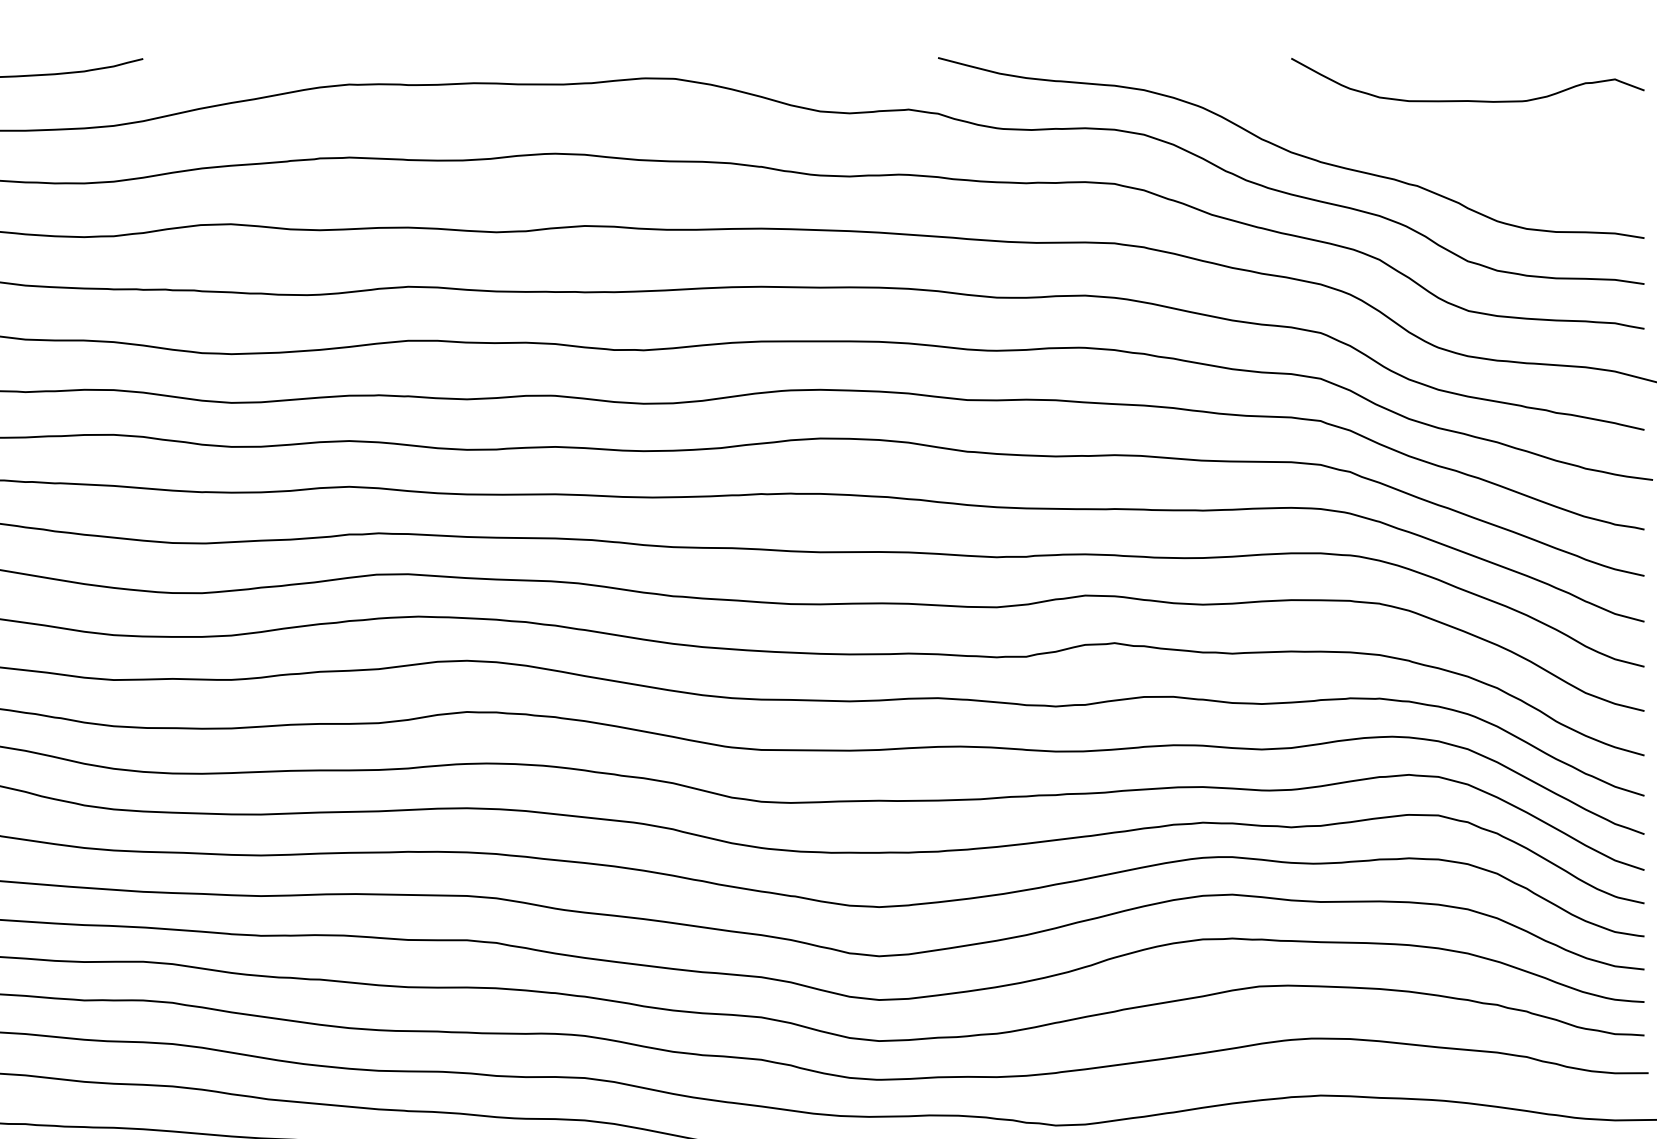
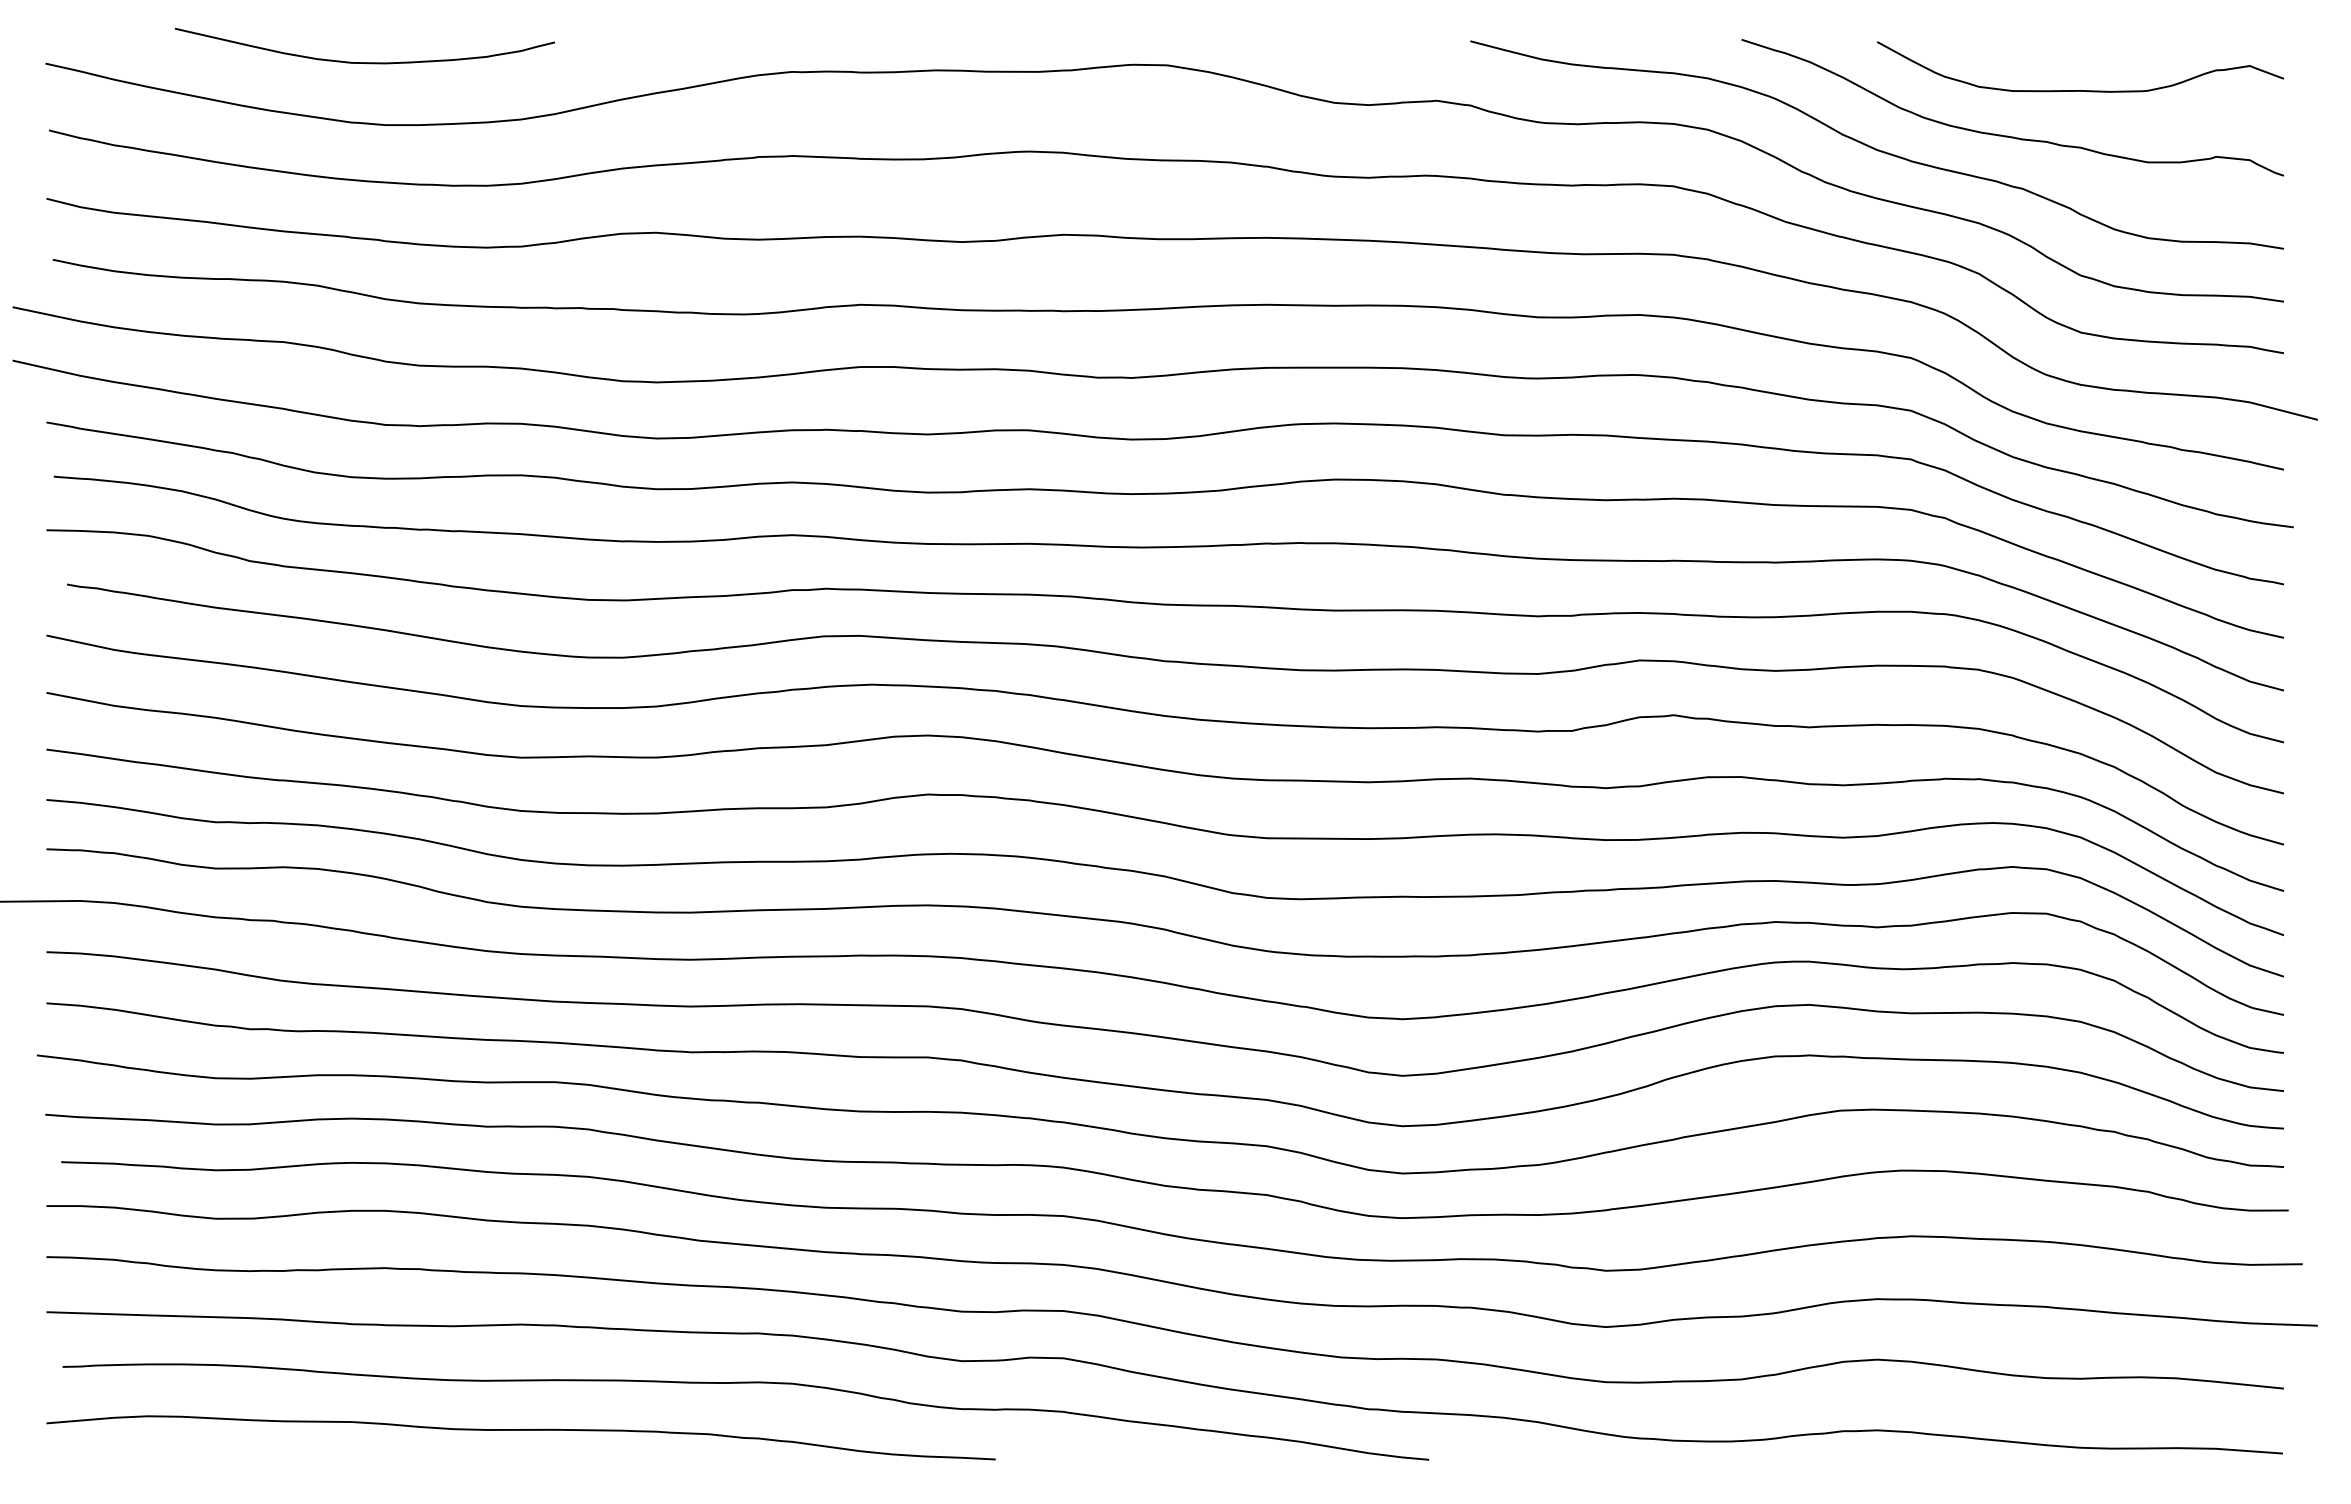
curve: (1405, 139) -> (2008, 135), added

